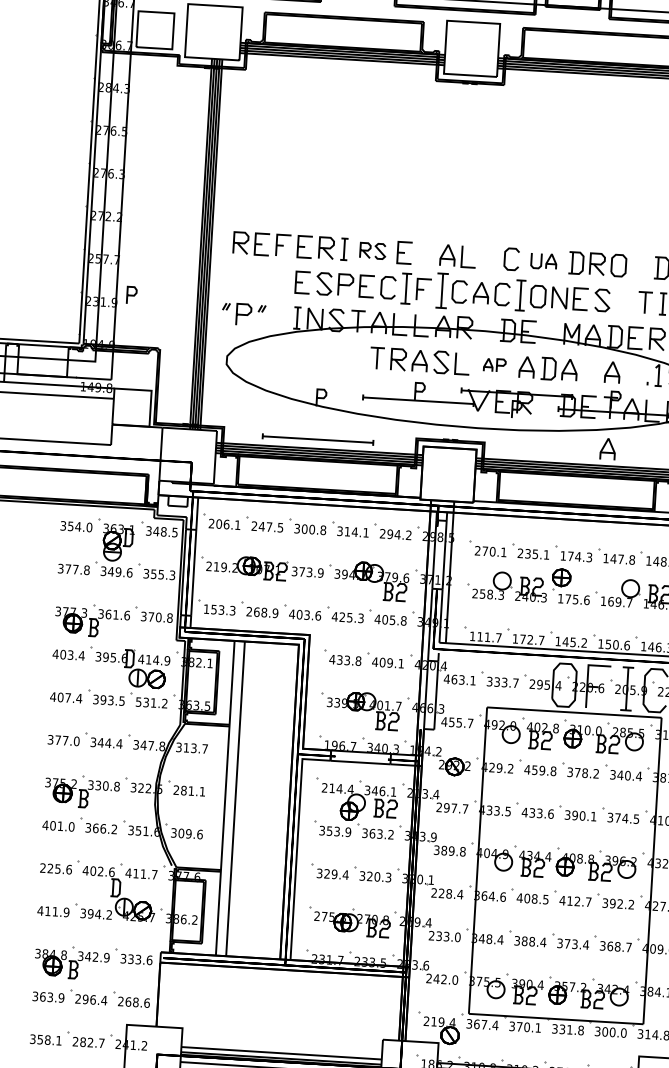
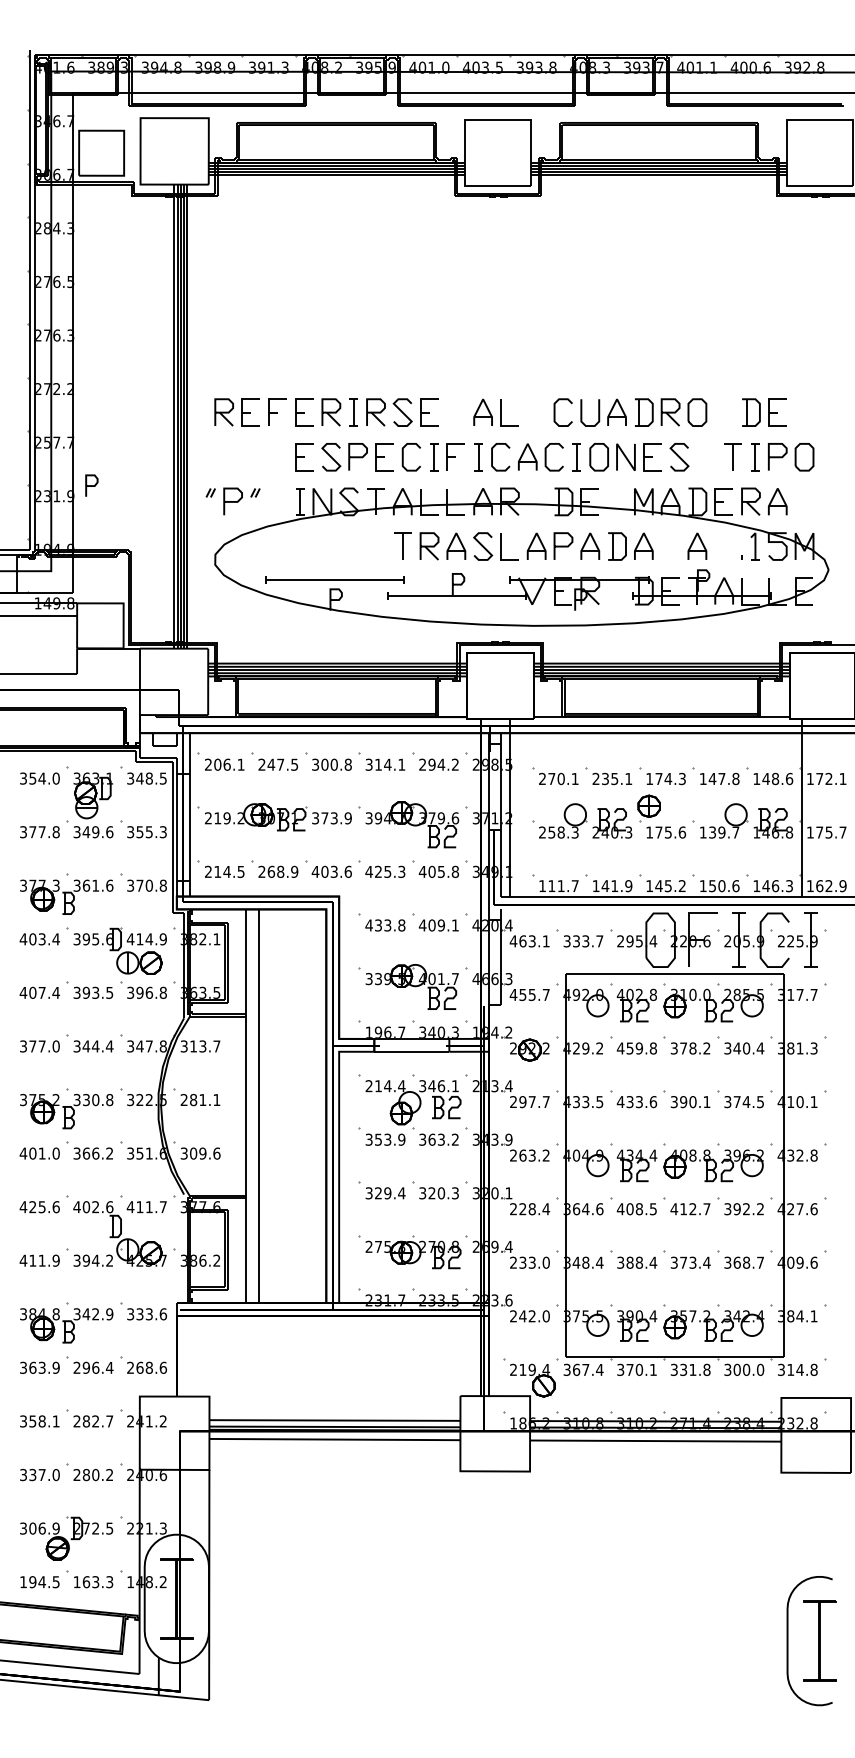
part: (372, 250) -> (389, 412), size x1.43
part: (543, 261) -> (603, 412), size x1.43
part: (406, 289) -> (434, 457), size x0.71
part: (441, 291) -> (478, 457), size x0.62
part: (520, 295) -> (576, 457), size x0.71
part: (494, 364) -> (549, 545), size x1.67
part: (317, 439) -> (334, 579), moved
part: (608, 448) -> (697, 641), removed
text: (610, 601) -> (712, 832), 169.7 -> 139.7
text: (219, 609) -> (224, 871), 153.3 -> 214.5
text: (531, 640) -> (616, 886), 172.7 -> 141.9
text: (151, 702) -> (146, 992), 531.2 -> 396.8
text: (449, 850) -> (529, 1155), 389.8 -> 263.2
text: (43, 868) -> (23, 1207), 225.6 -> 425.6

